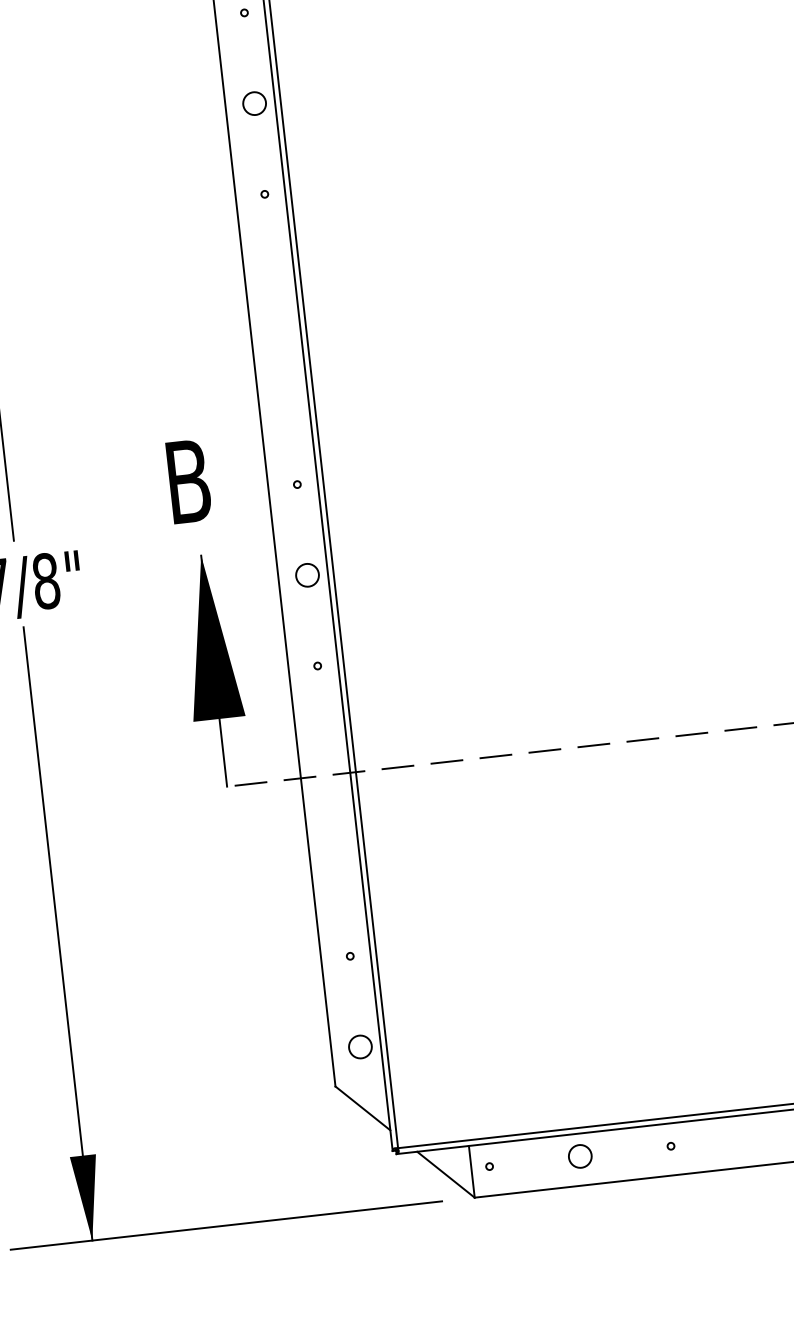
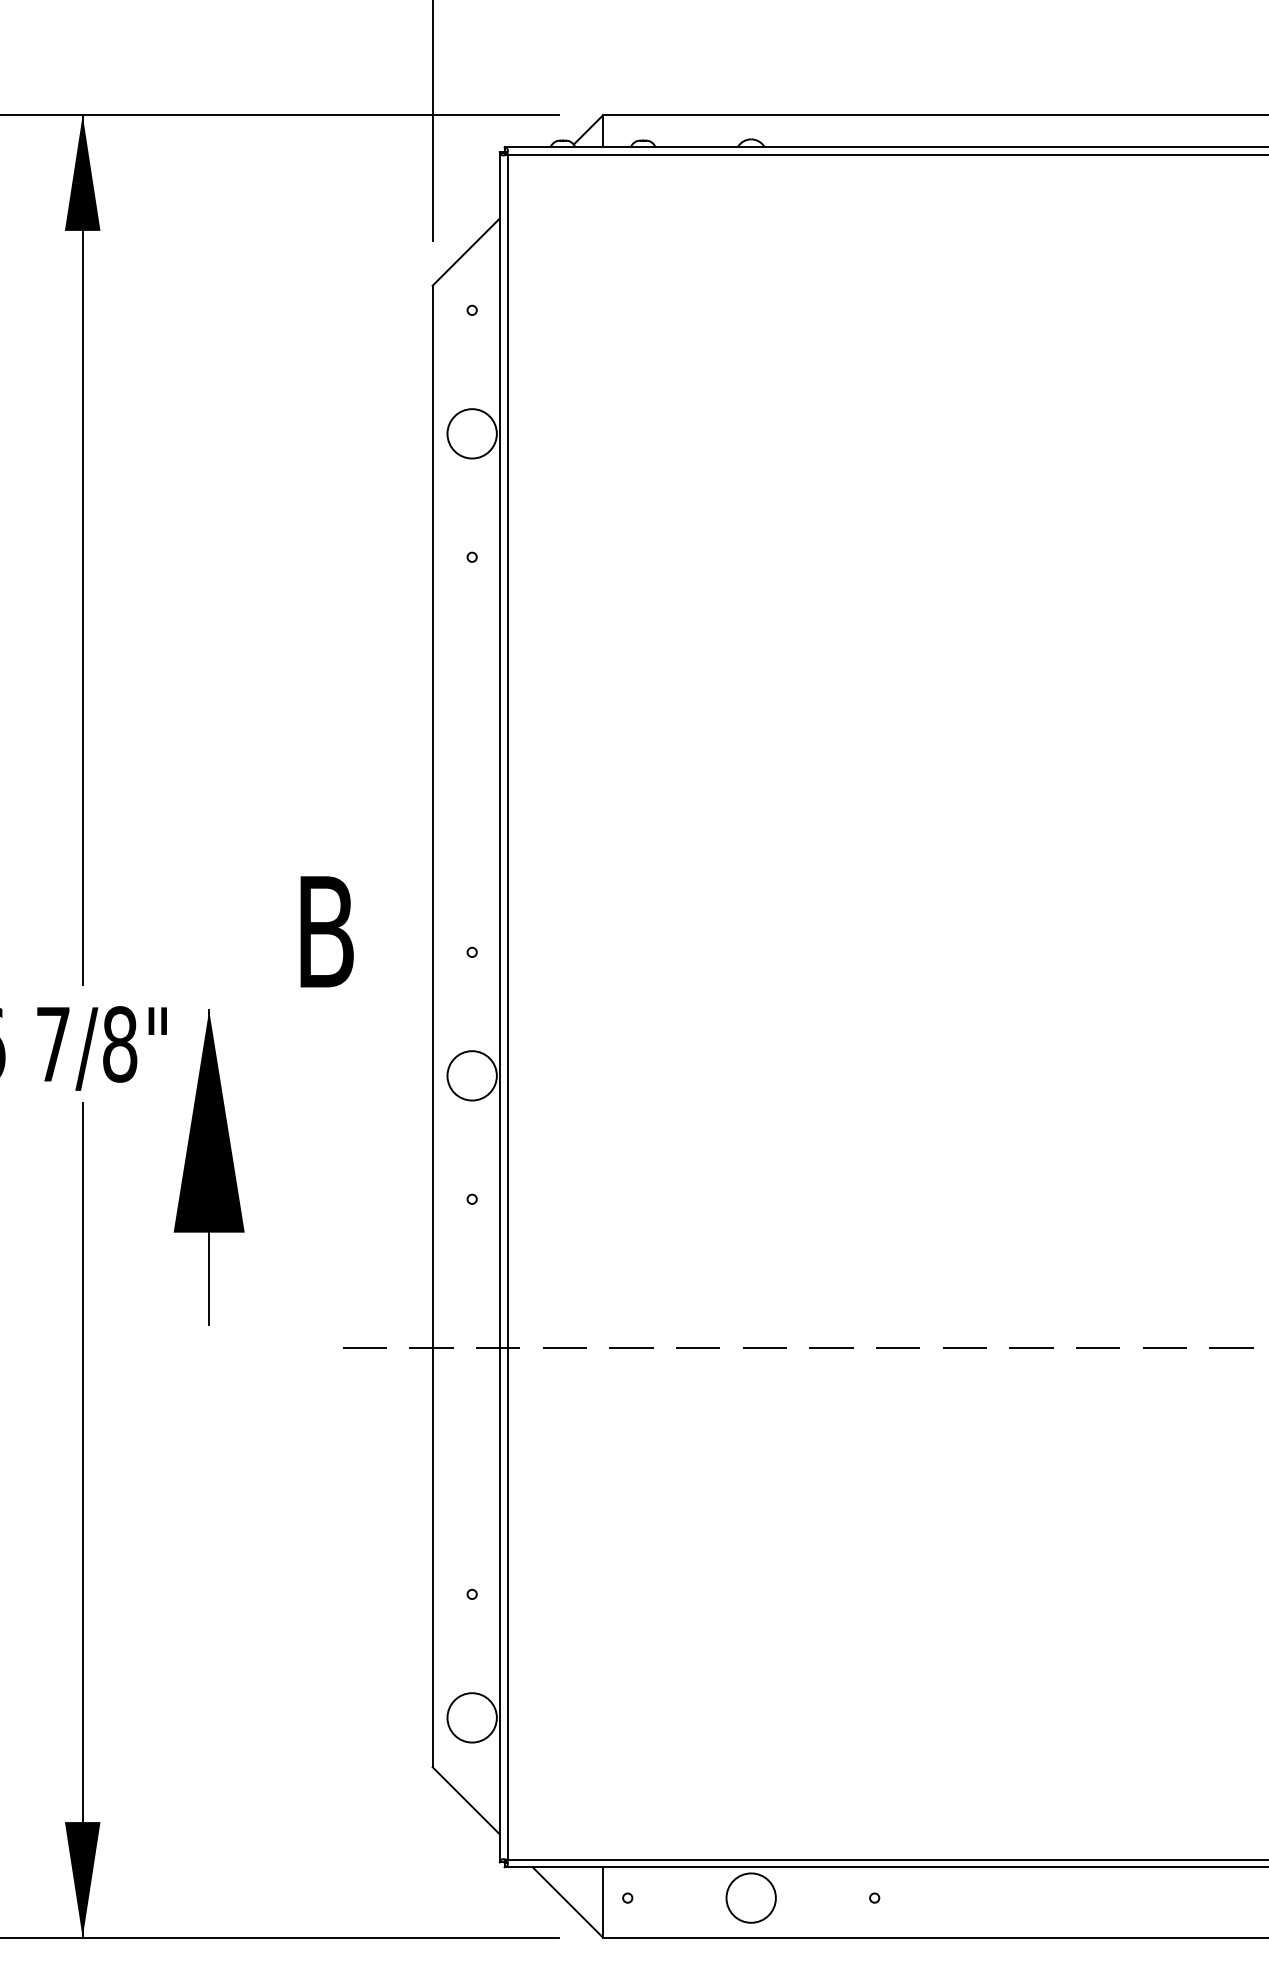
circle: (254, 103) -> (471, 433), size x1.6
circle: (307, 575) -> (471, 1075), size x1.6
part: (213, 671) -> (208, 1167), moved
circle: (359, 1046) -> (471, 1717), size x1.6
circle: (579, 1156) -> (750, 1897), size x1.6

